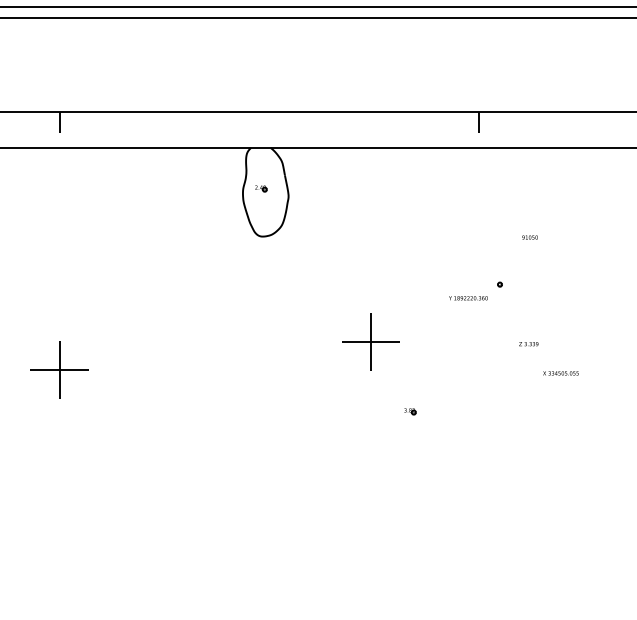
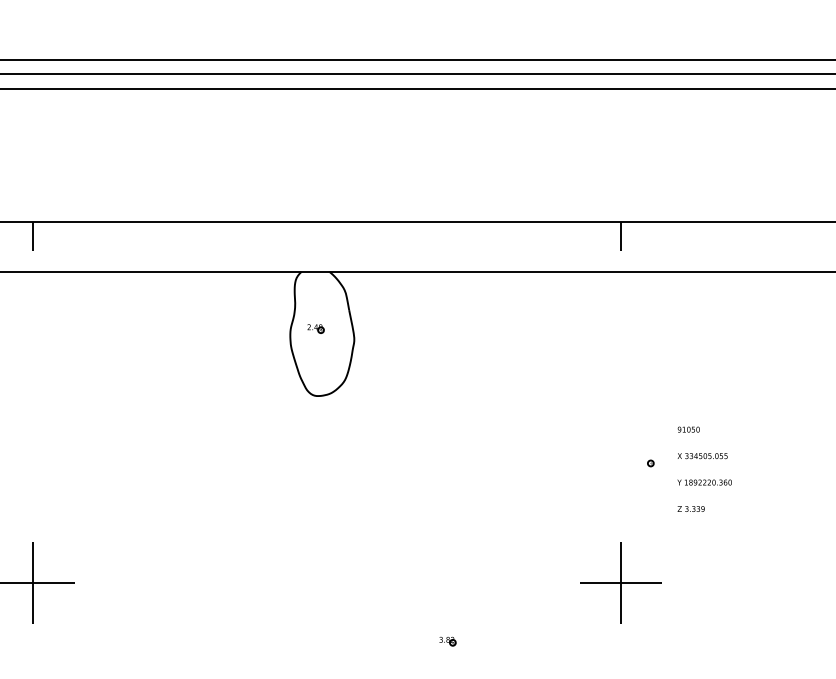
text: (529, 237) -> (687, 429), moved
text: (468, 298) -> (704, 482), moved
part: (370, 341) -> (620, 582), moved
text: (528, 344) -> (690, 509), moved
text: (560, 373) -> (702, 456), moved
part: (410, 411) -> (448, 641), moved

